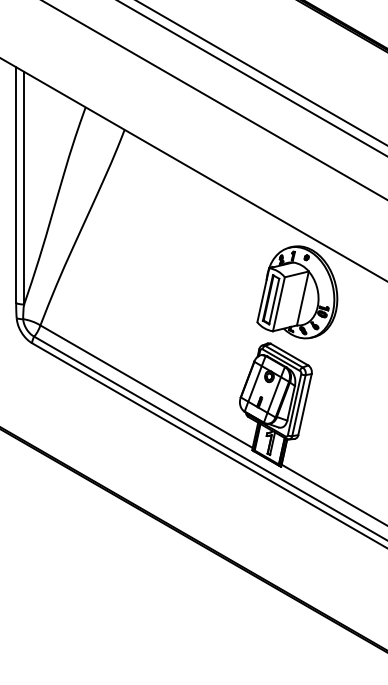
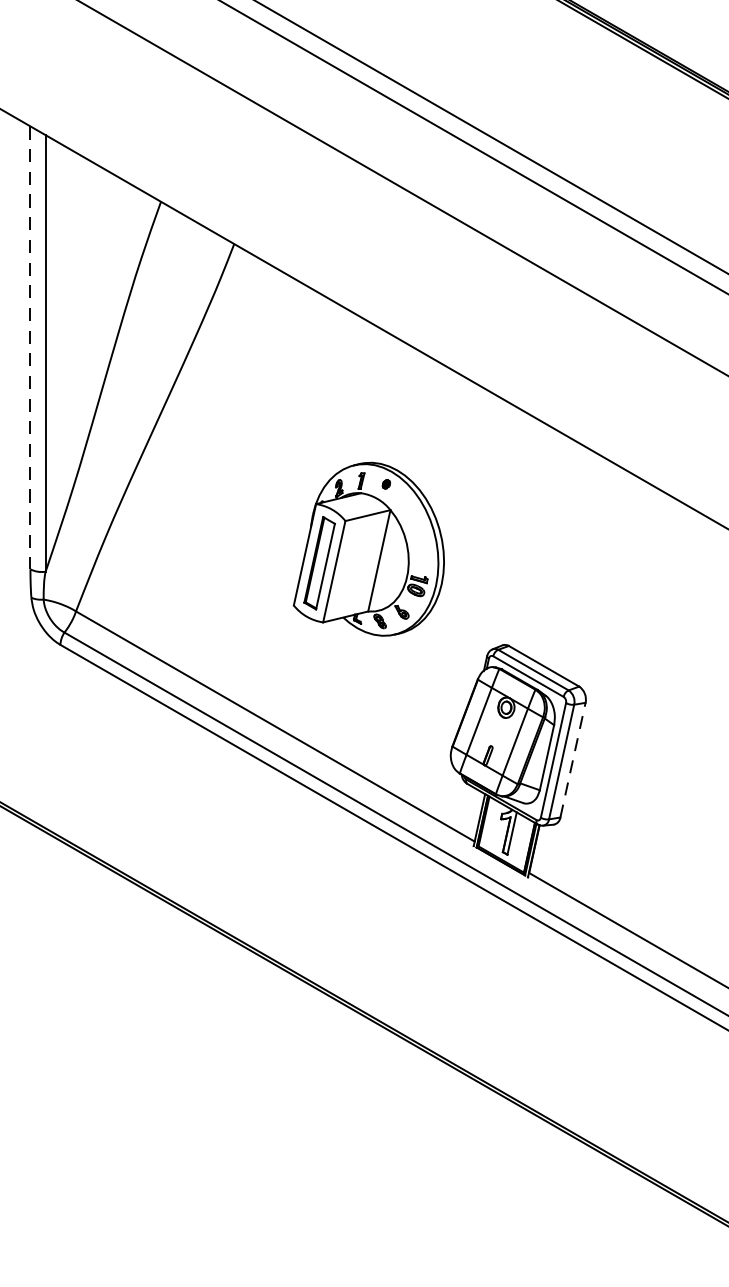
line: (16, 185) -> (31, 348), solid -> dashed
part: (297, 292) -> (369, 549), moved
line: (305, 404) -> (573, 759), solid -> dashed

